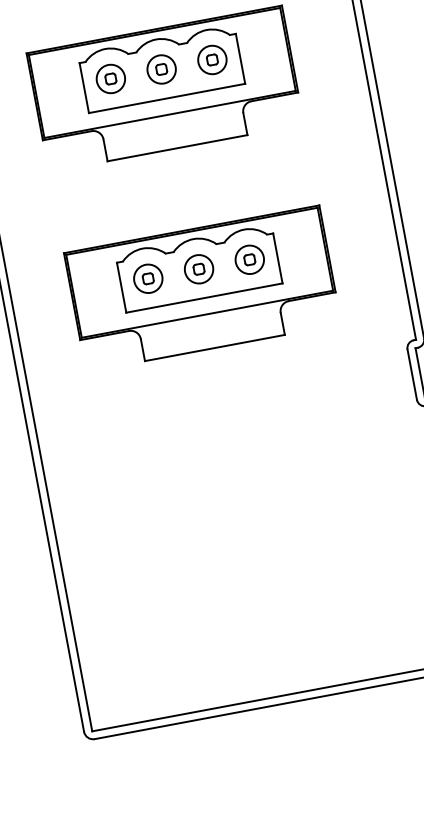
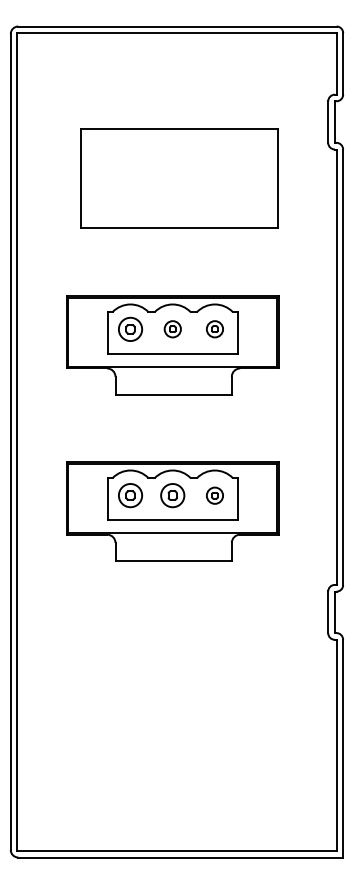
part: (211, 58) -> (214, 328), size x0.7
part: (161, 68) -> (172, 328), size x0.7
part: (249, 259) -> (214, 495), size x0.7

